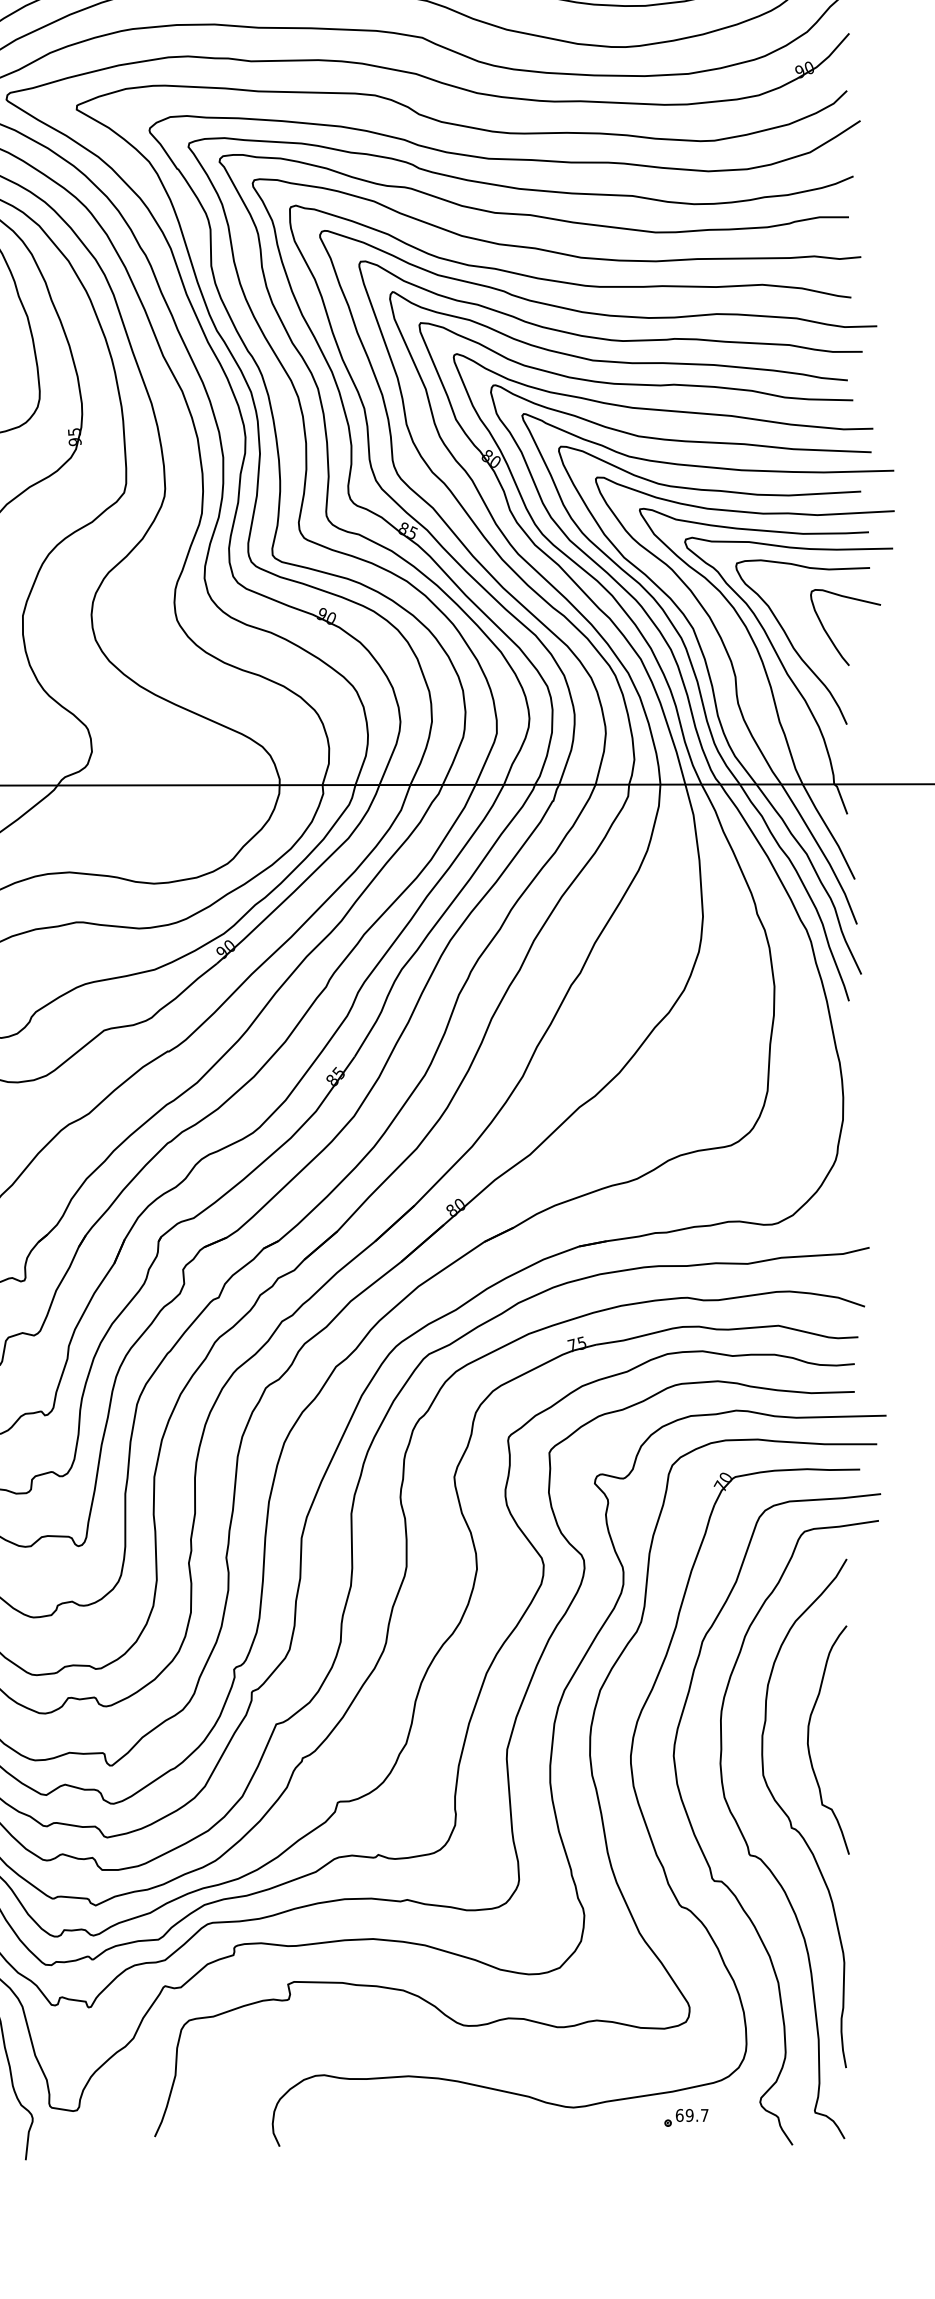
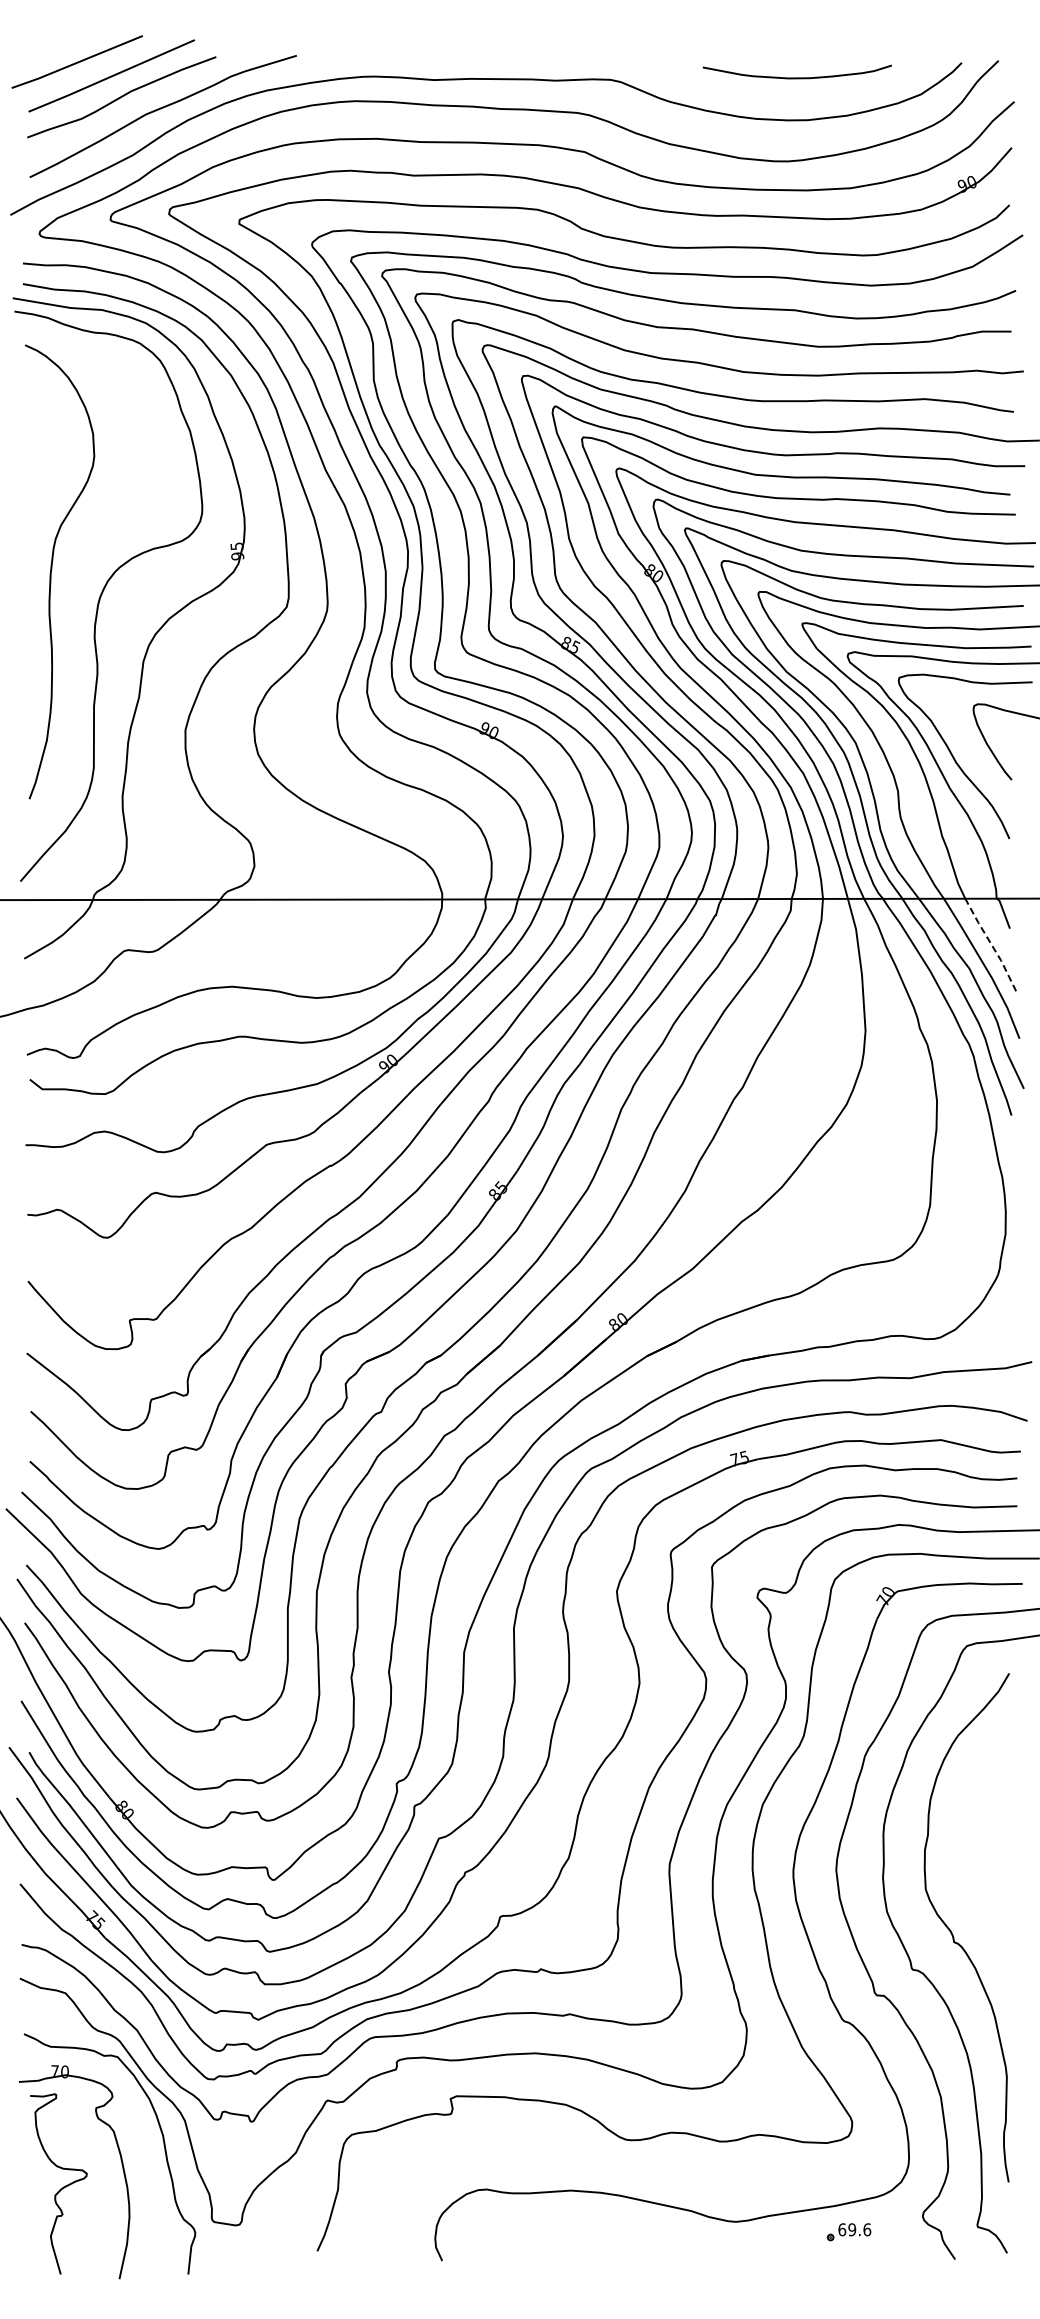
line: (829, 832) -> (992, 946), solid -> dashed
curve: (808, 1739) -> (971, 1853), removed
text: (704, 2115) -> (867, 2229), 69.7 -> 69.6

